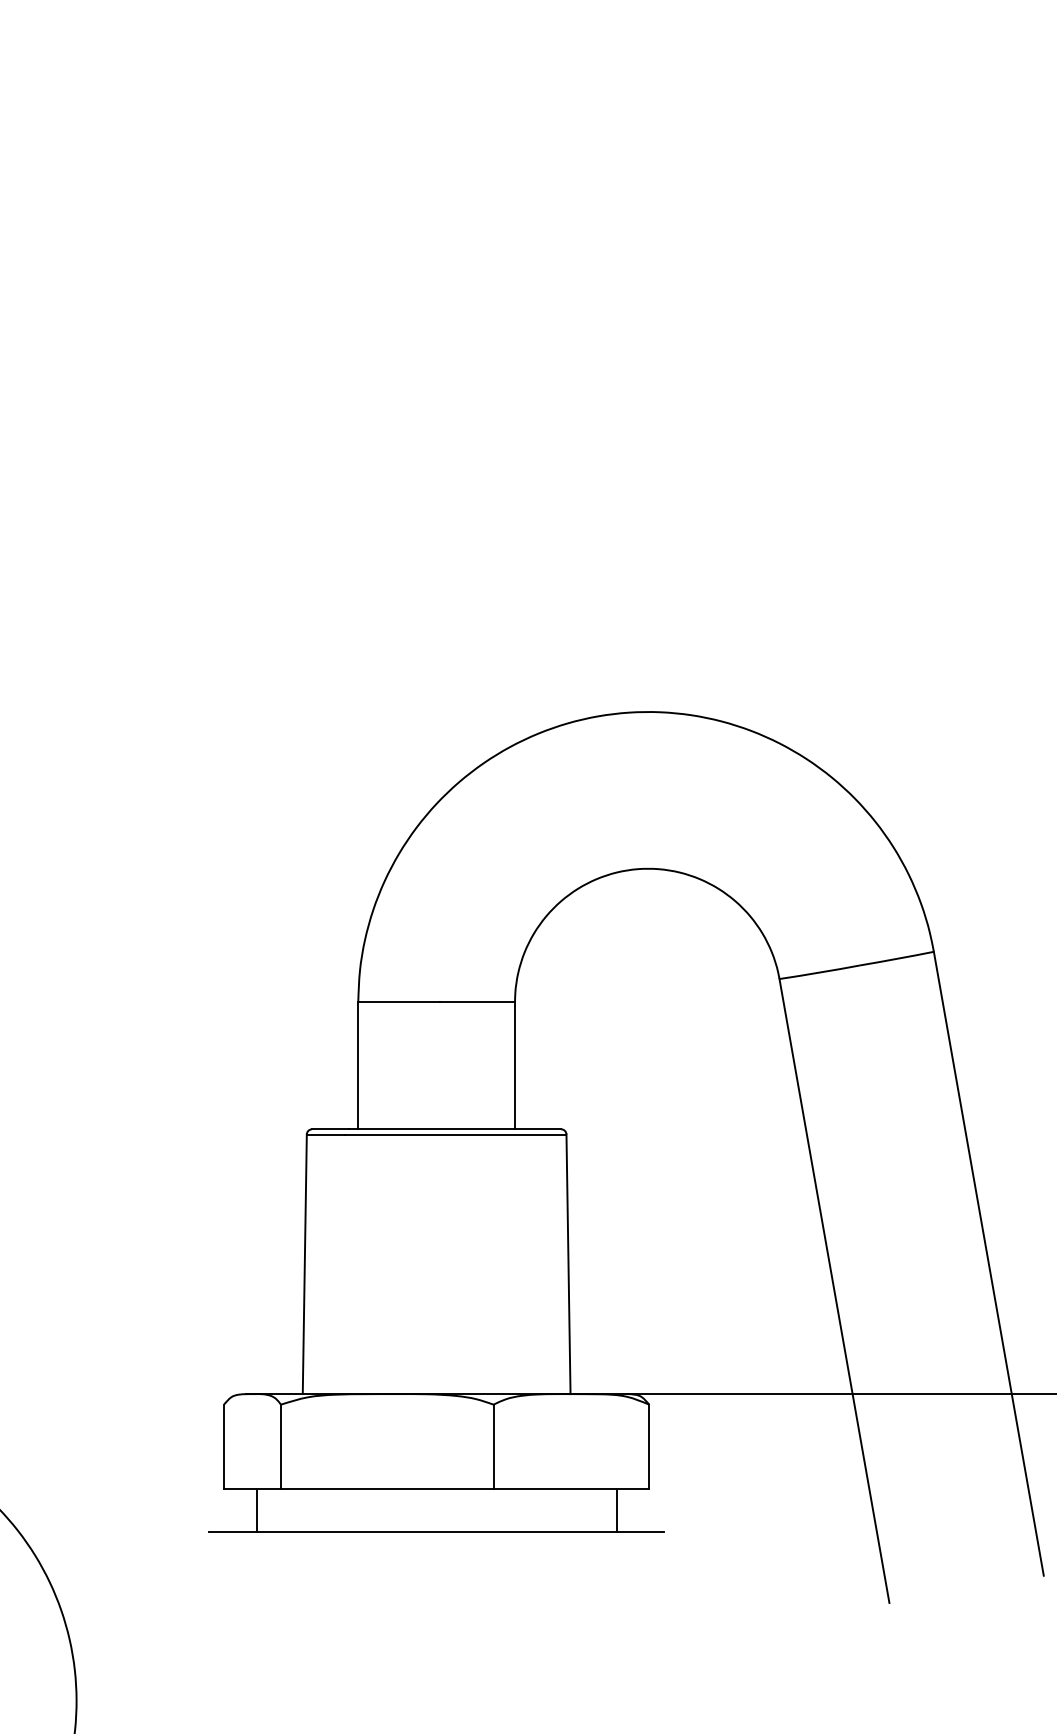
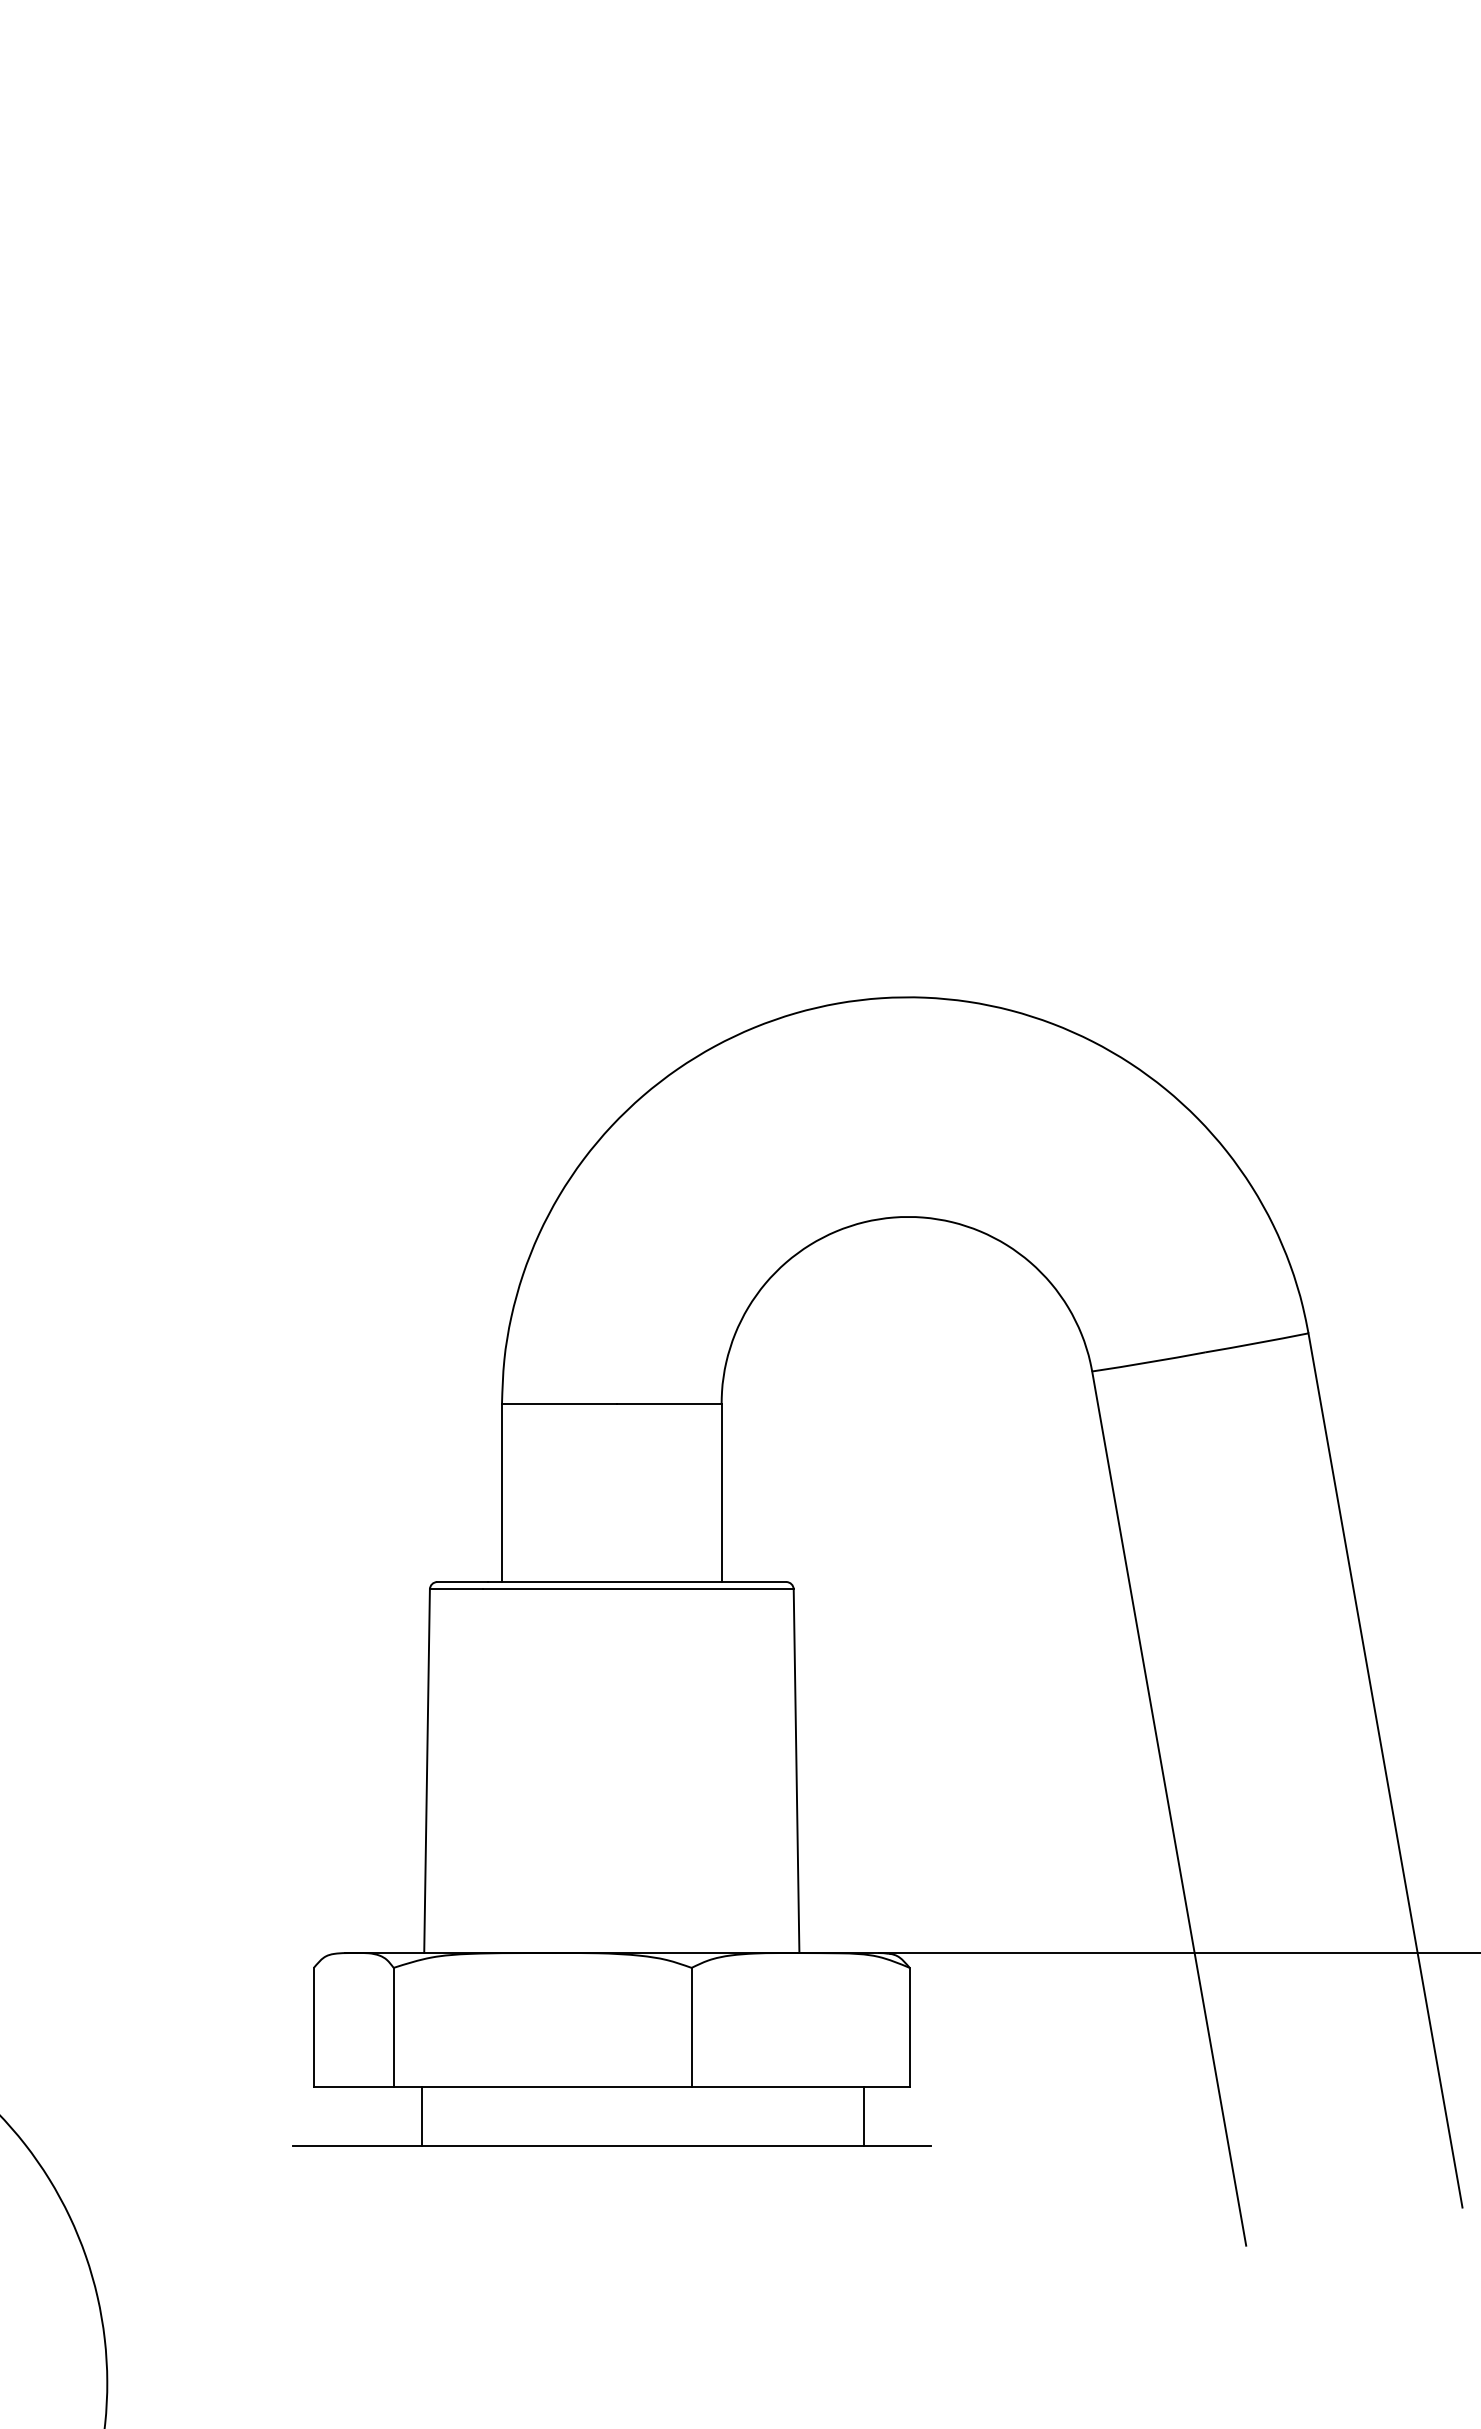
line: (256, 1510) -> (421, 2115), moved

